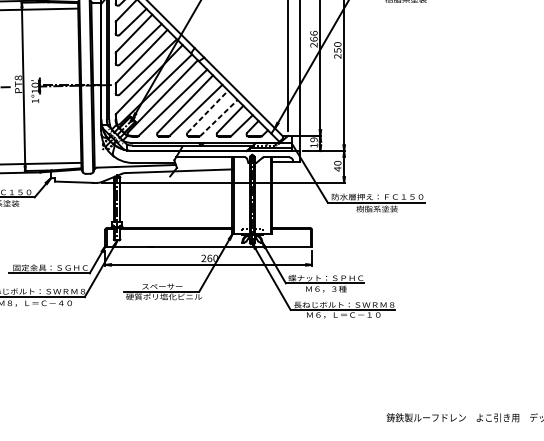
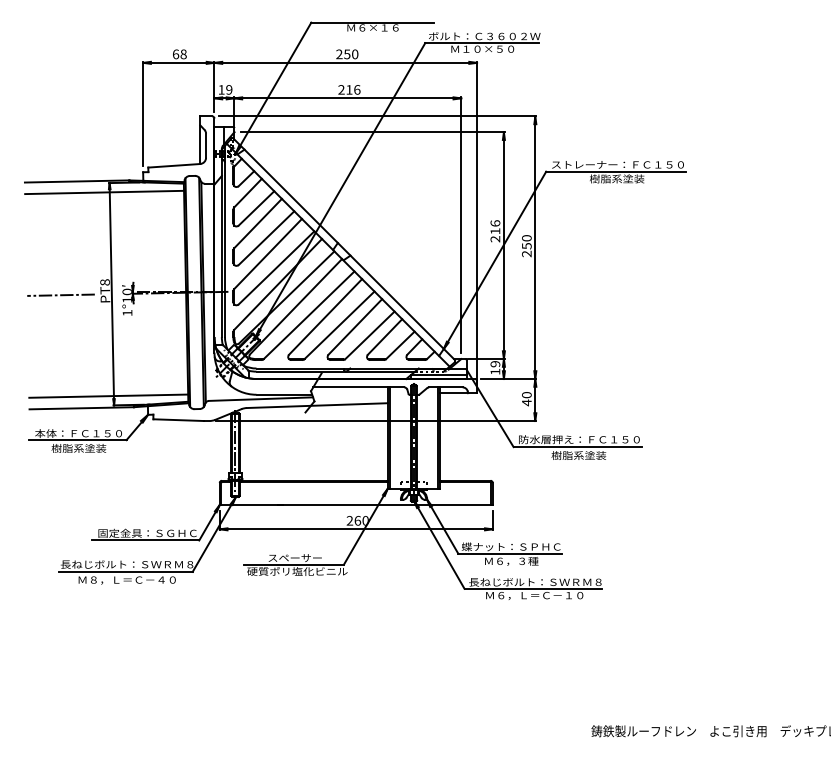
text: (314, 39) -> (495, 231), 266 -> 216
line: (208, 111) -> (355, 326), dashed -> solid
line: (219, 118) -> (370, 335), dashed -> solid

